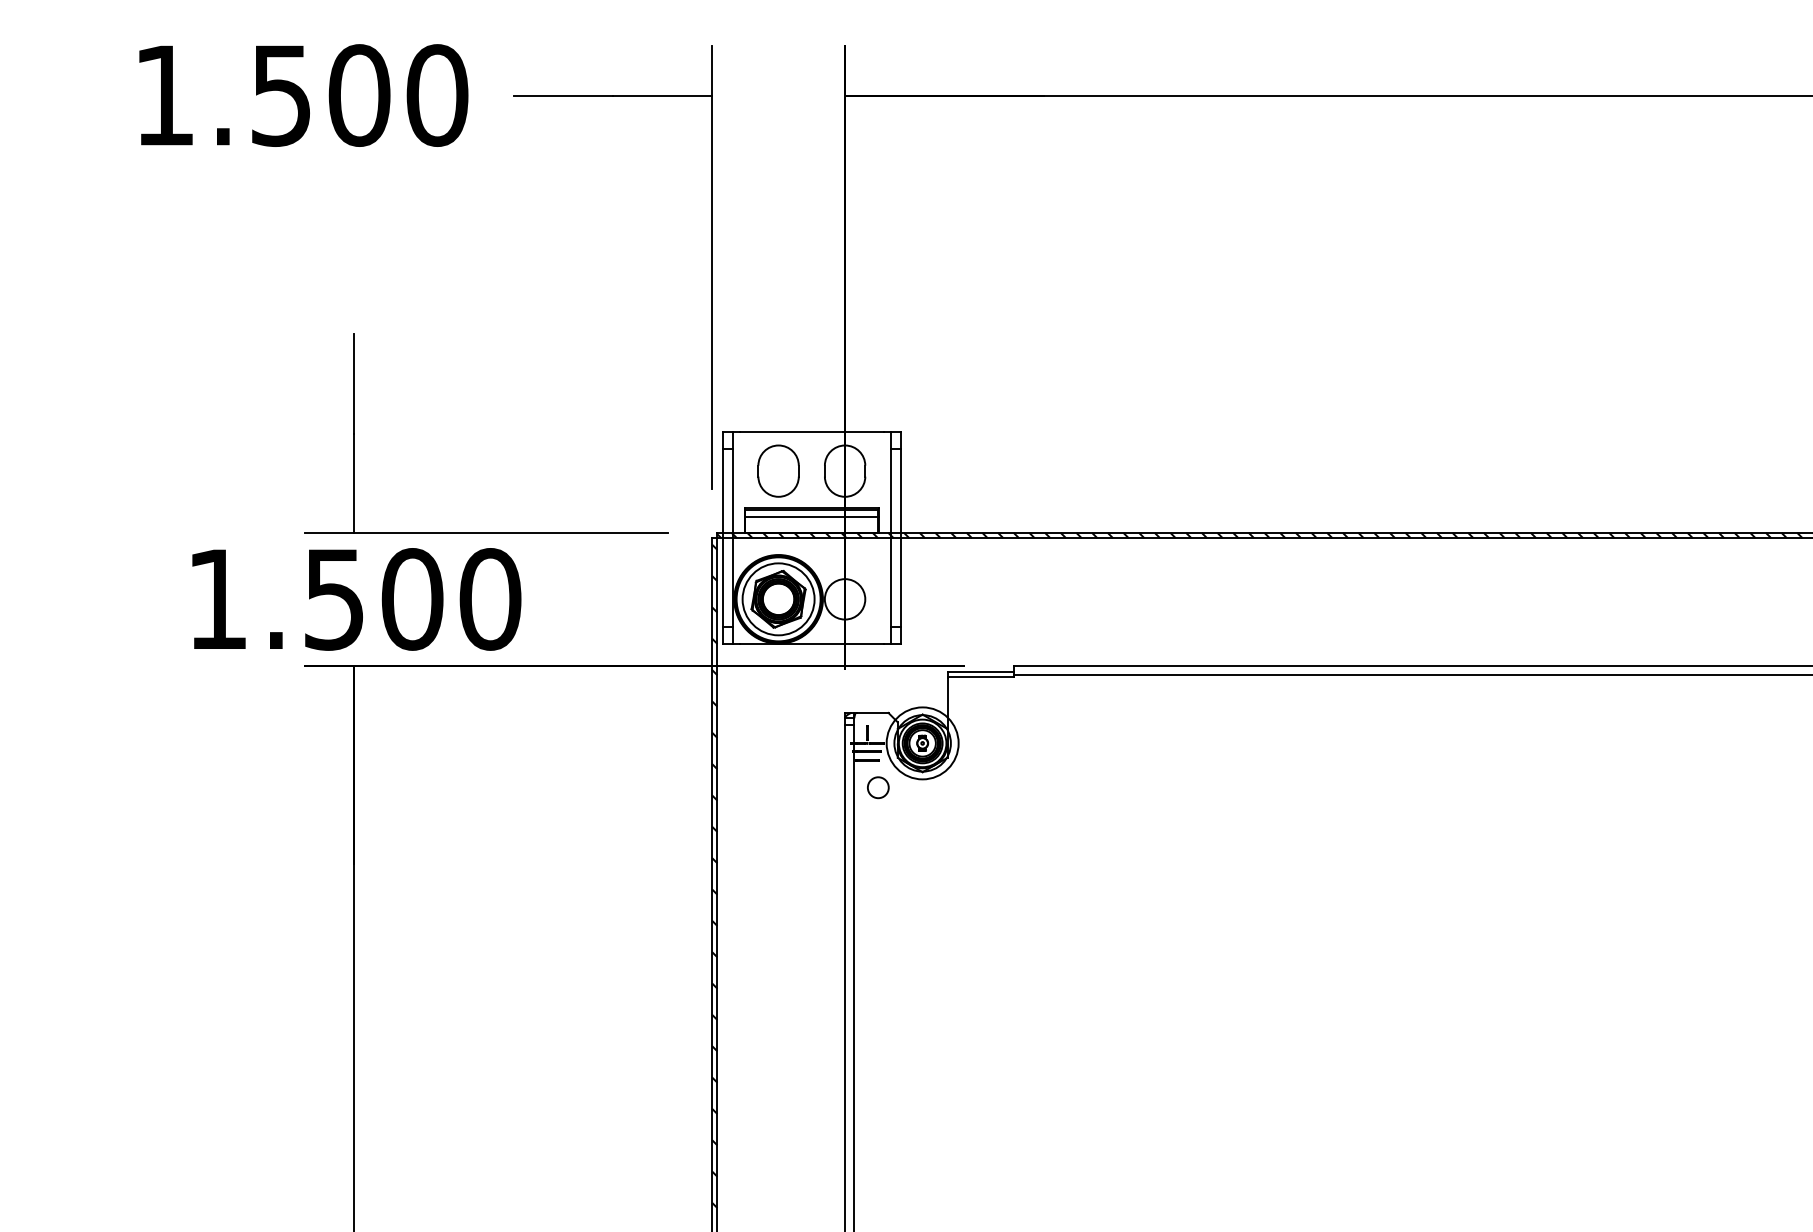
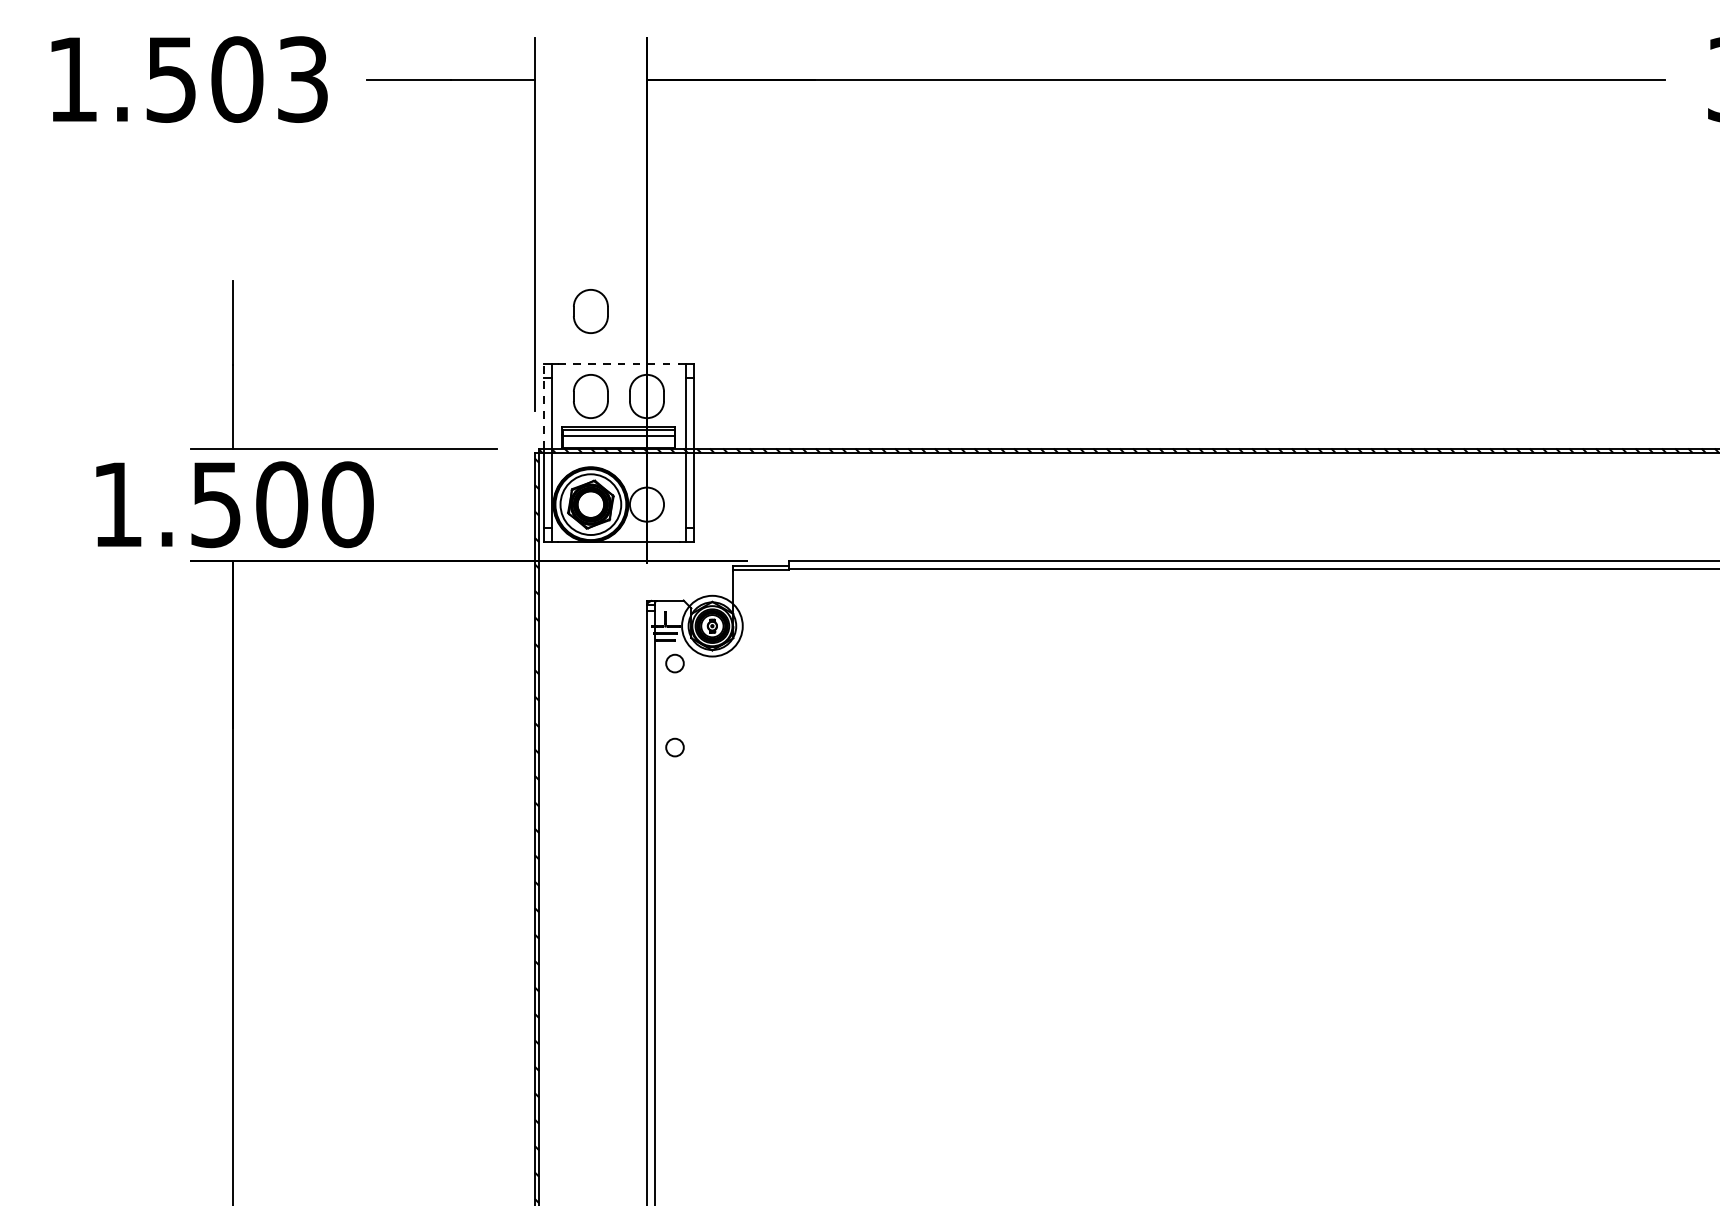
text: (437, 95) -> (303, 79), 1.500 -> 1.503
part: (778, 370) -> (590, 311), added
line: (811, 432) -> (618, 363), solid -> dashed
line: (723, 481) -> (544, 405), solid -> dashed
circle: (877, 887) -> (674, 747), added

